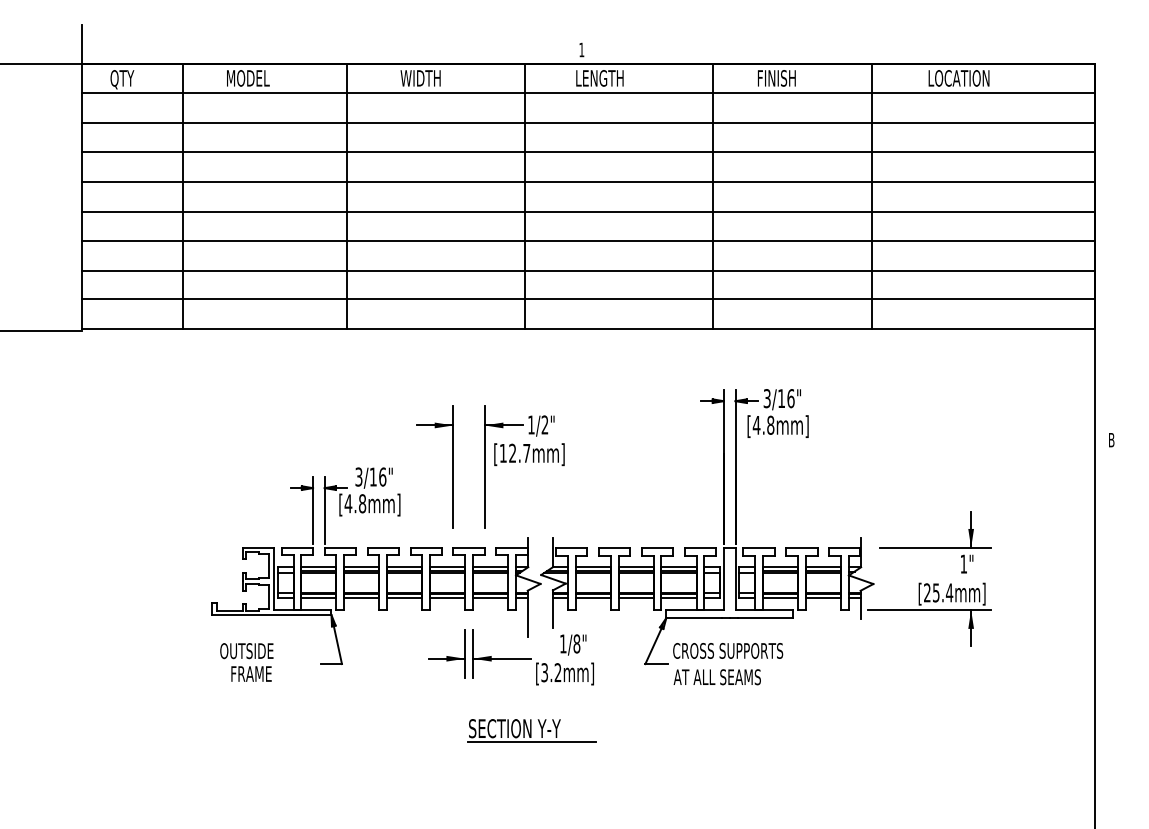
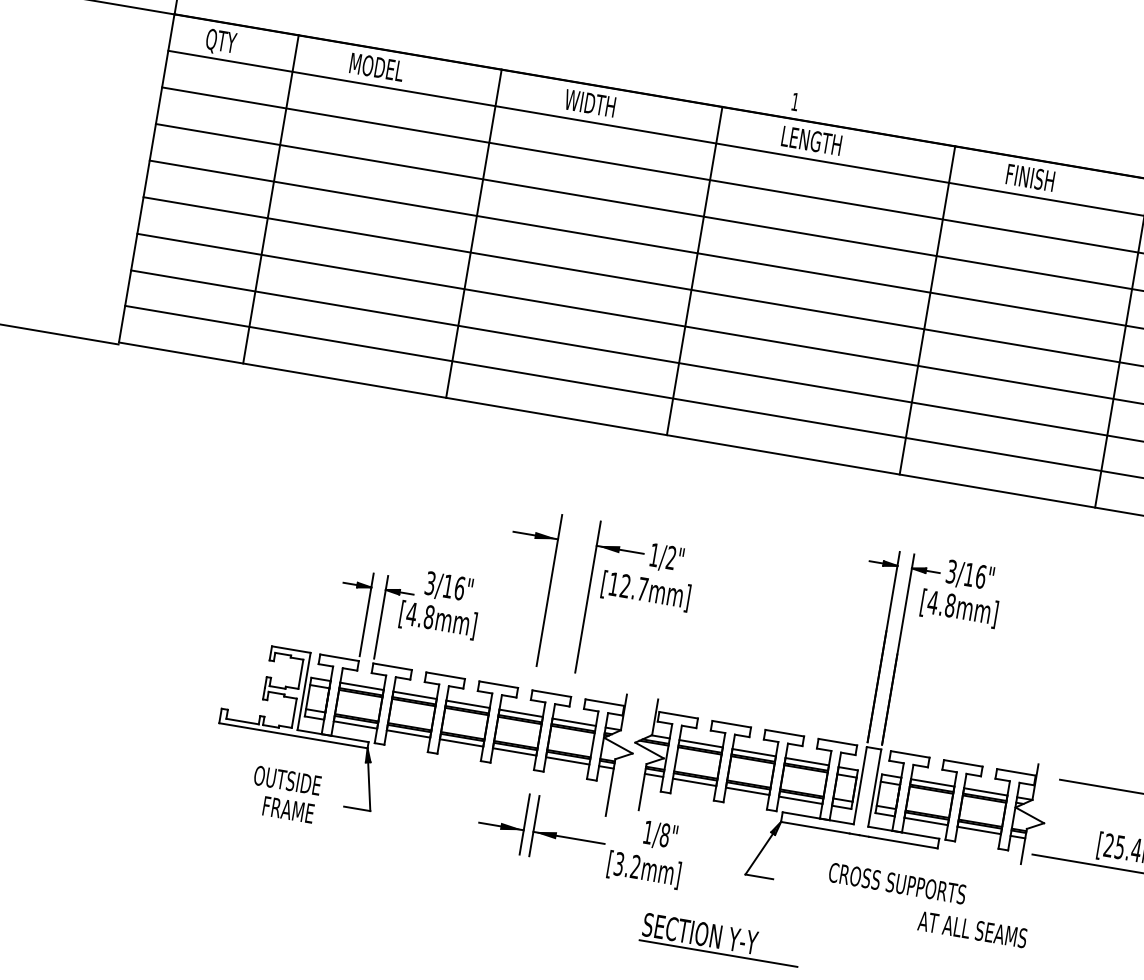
text: (728, 650) -> (898, 883), moved
text: (246, 662) -> (284, 794), moved
text: (716, 677) -> (971, 929), moved
part: (531, 730) -> (720, 939), moved

